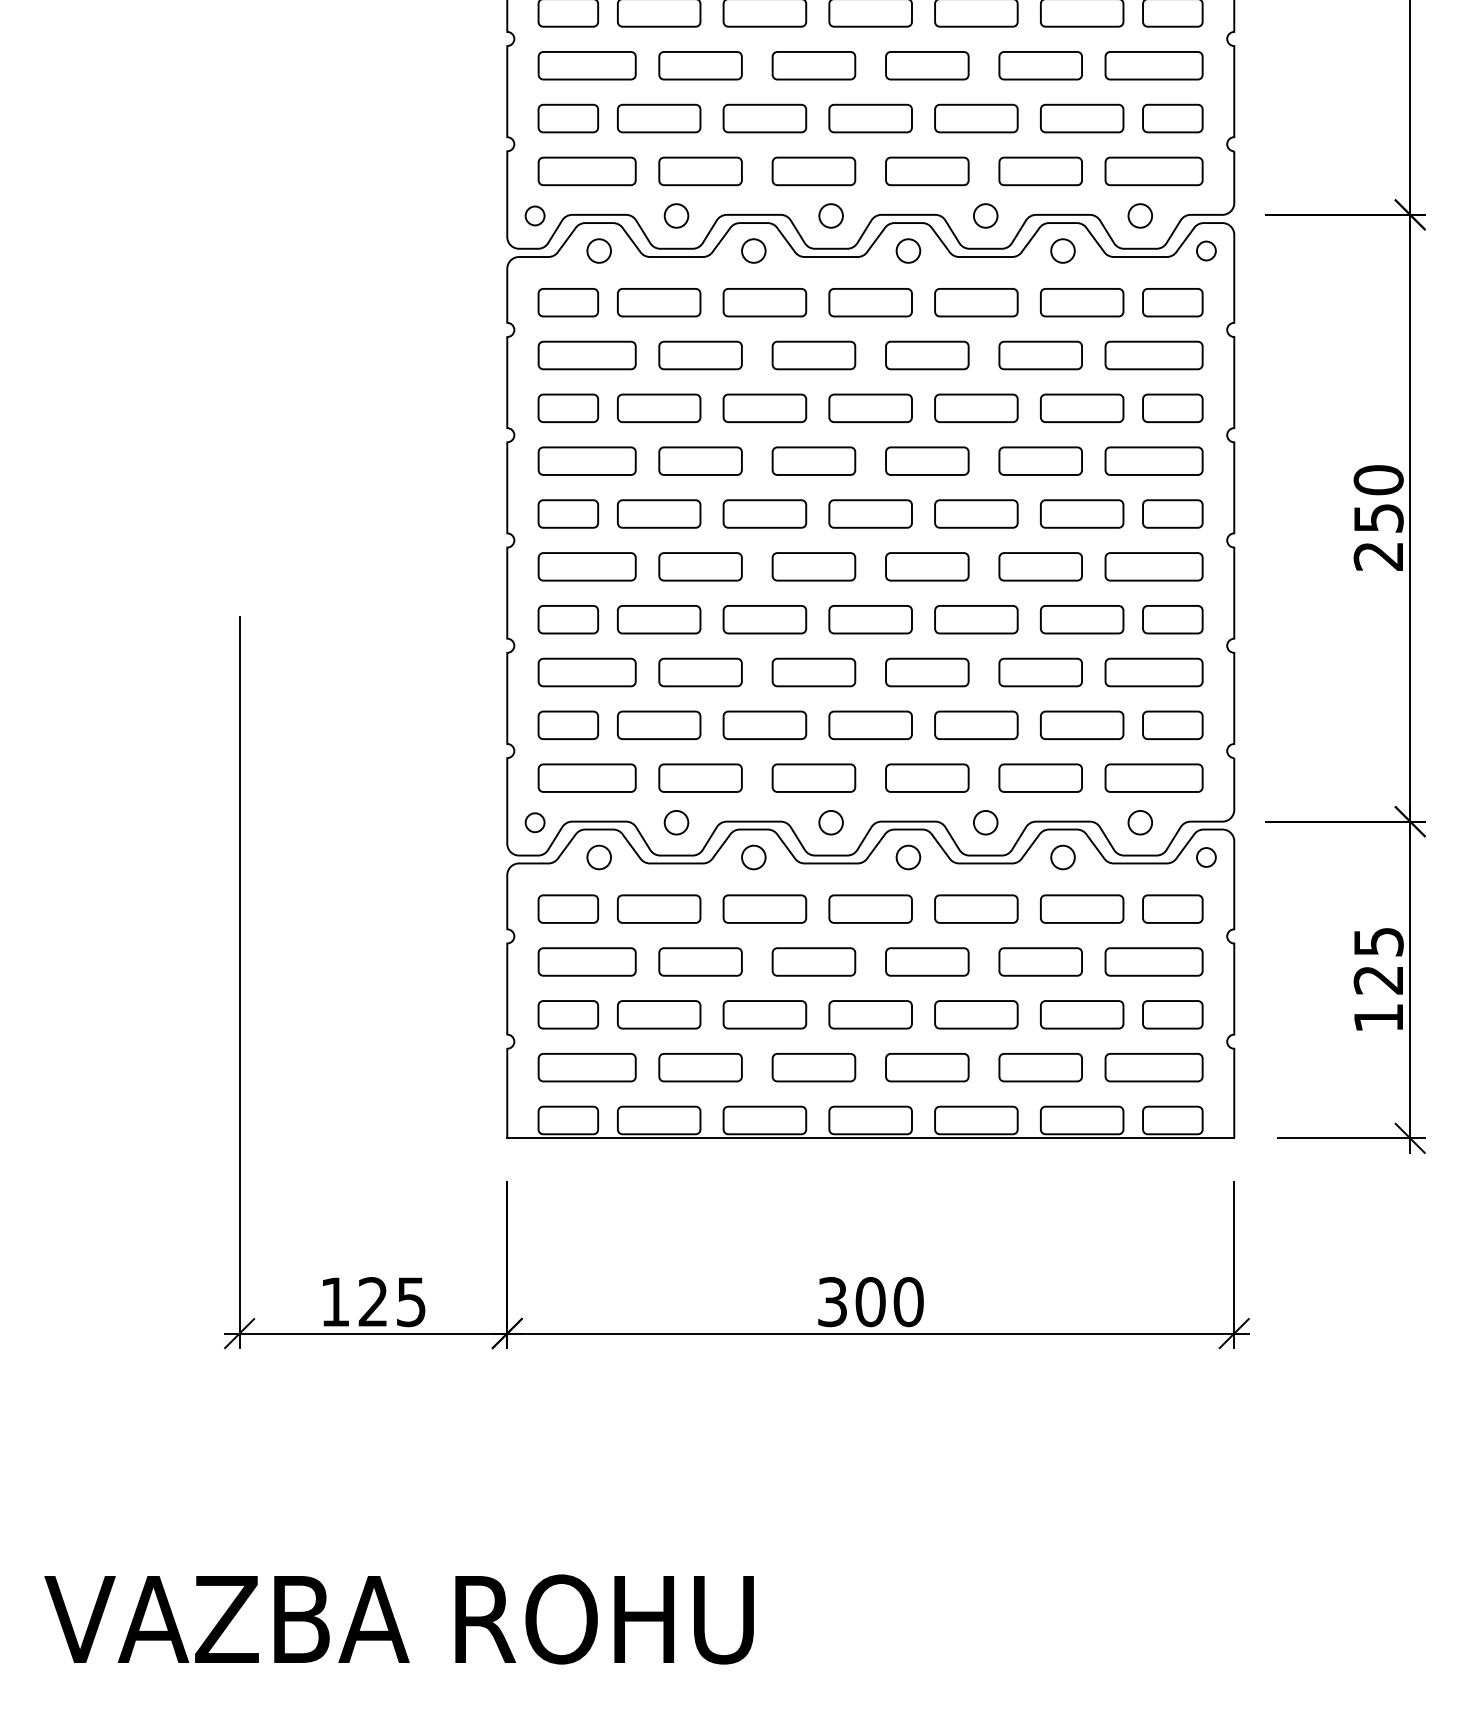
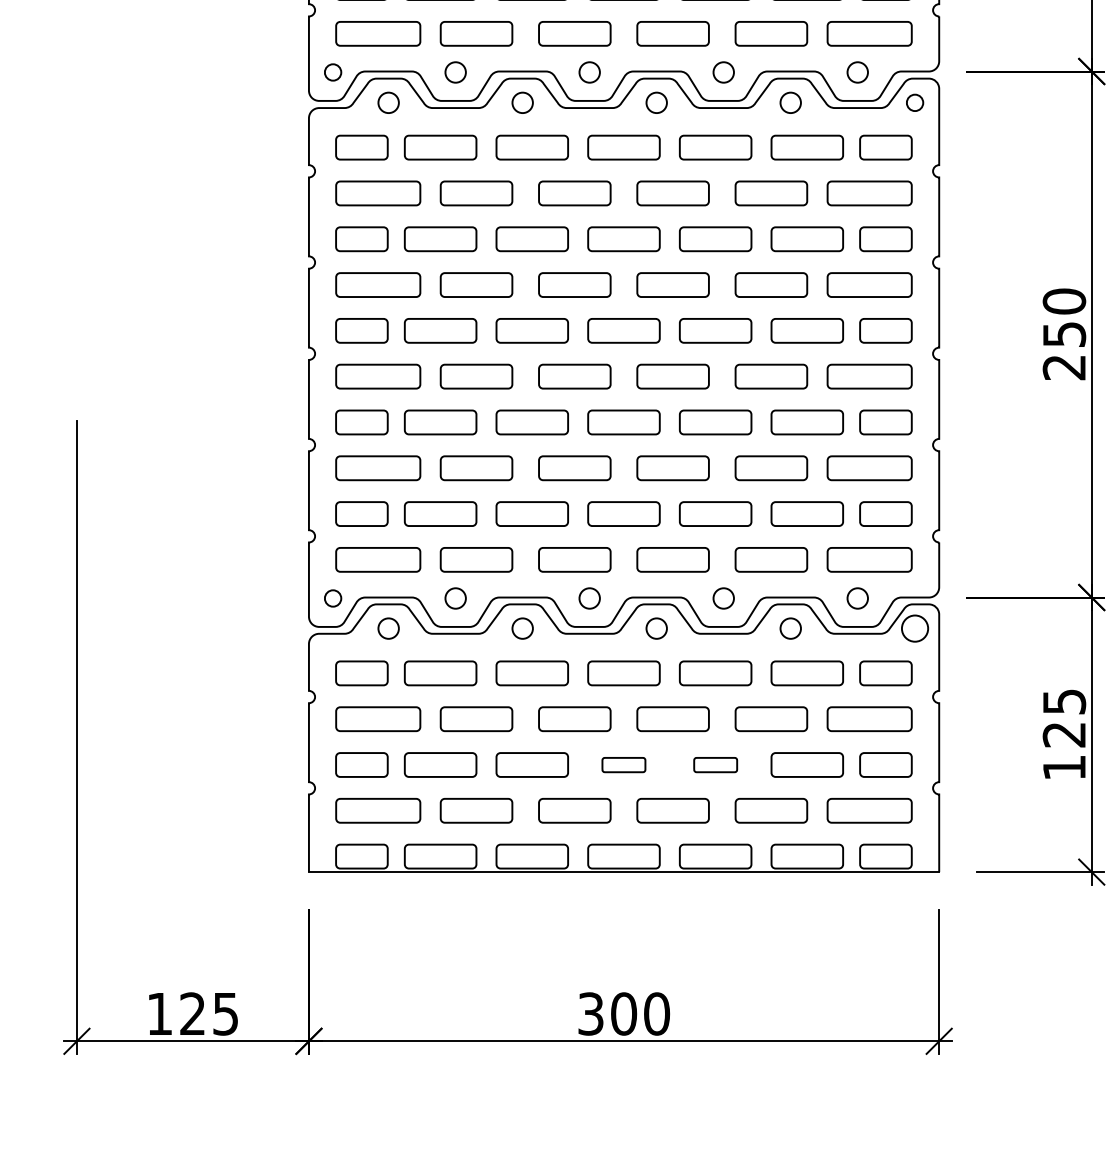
circle: (1205, 857) -> (914, 628), size x1.6
part: (870, 1014) -> (623, 764), size x0.6
part: (976, 1014) -> (715, 764), size x0.6

